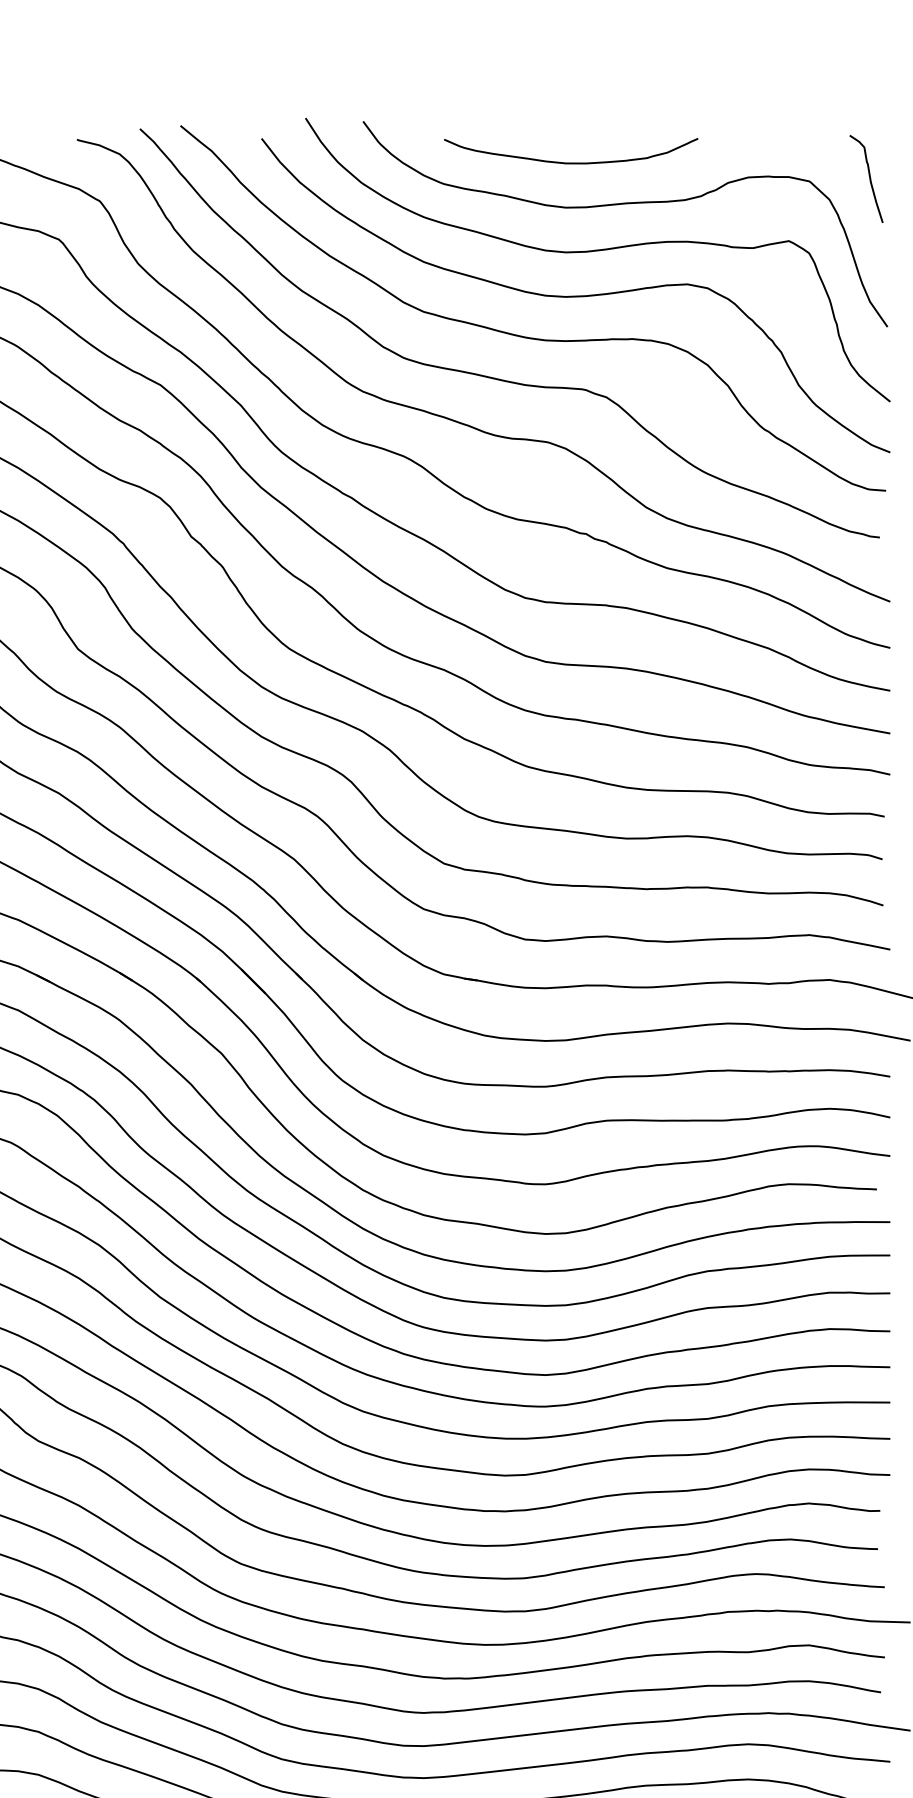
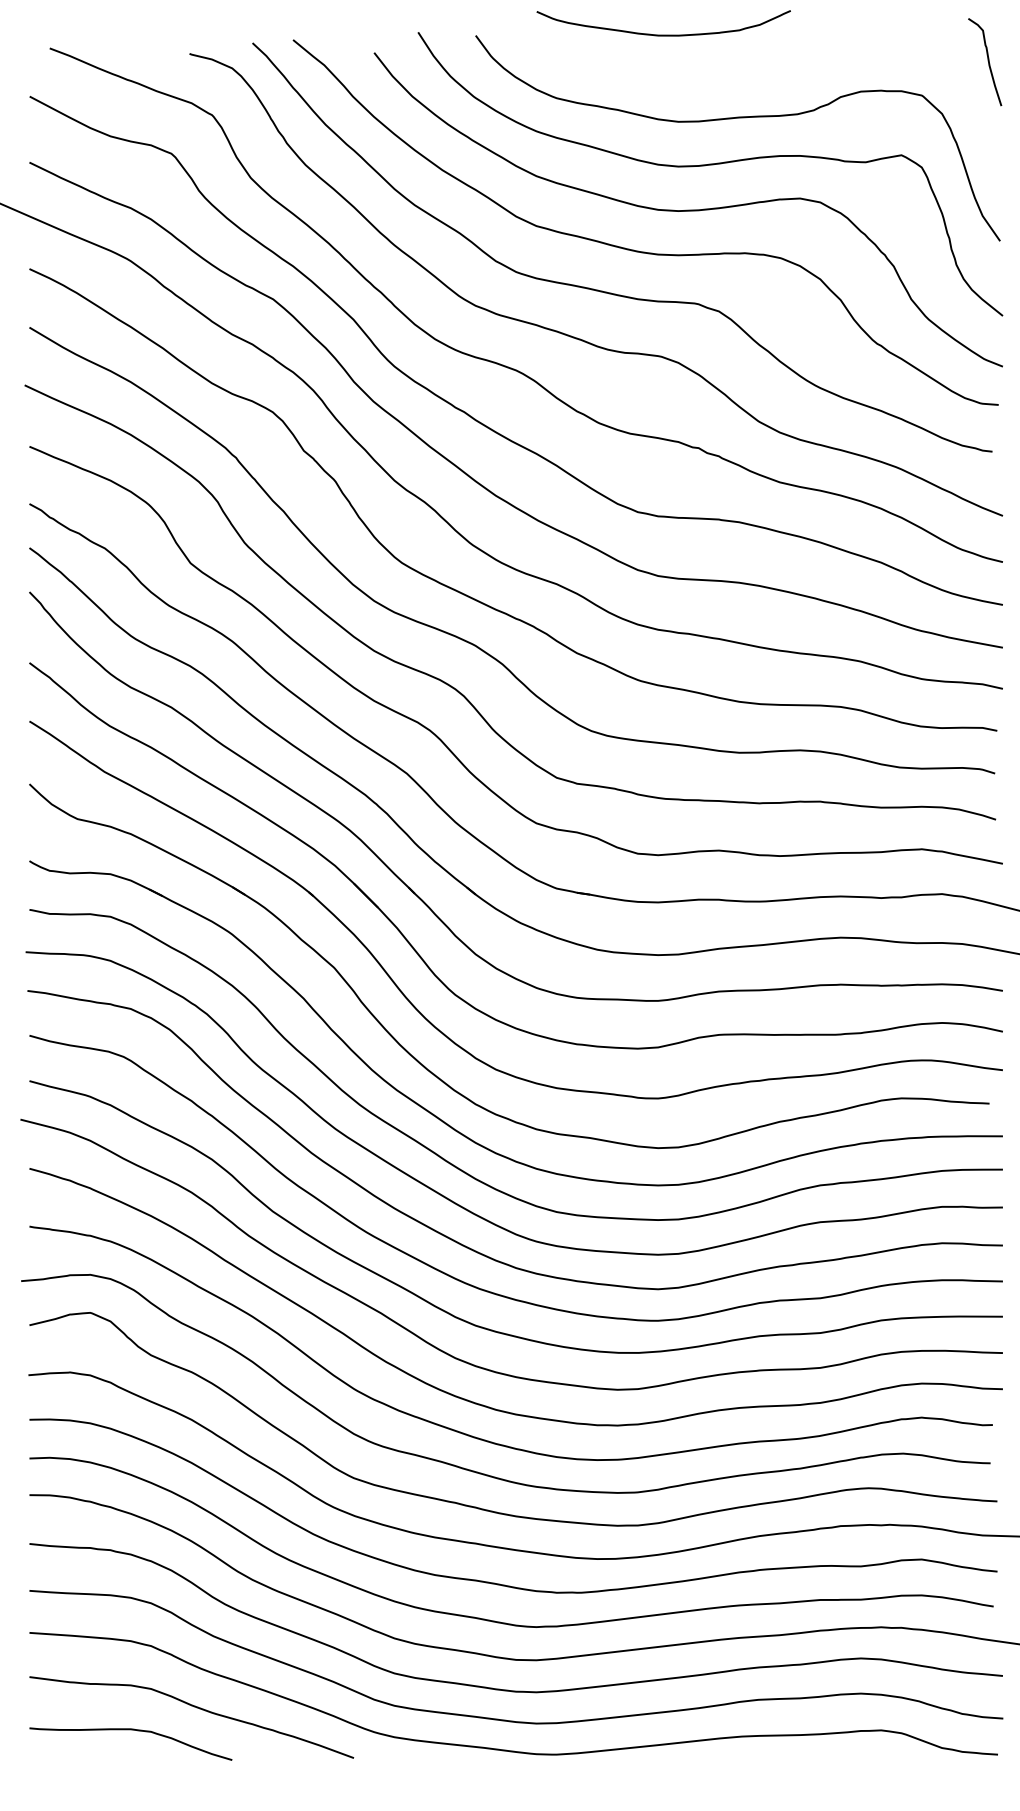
curve: (570, 162) -> (663, 34), moved
curve: (868, 178) -> (987, 61), moved

